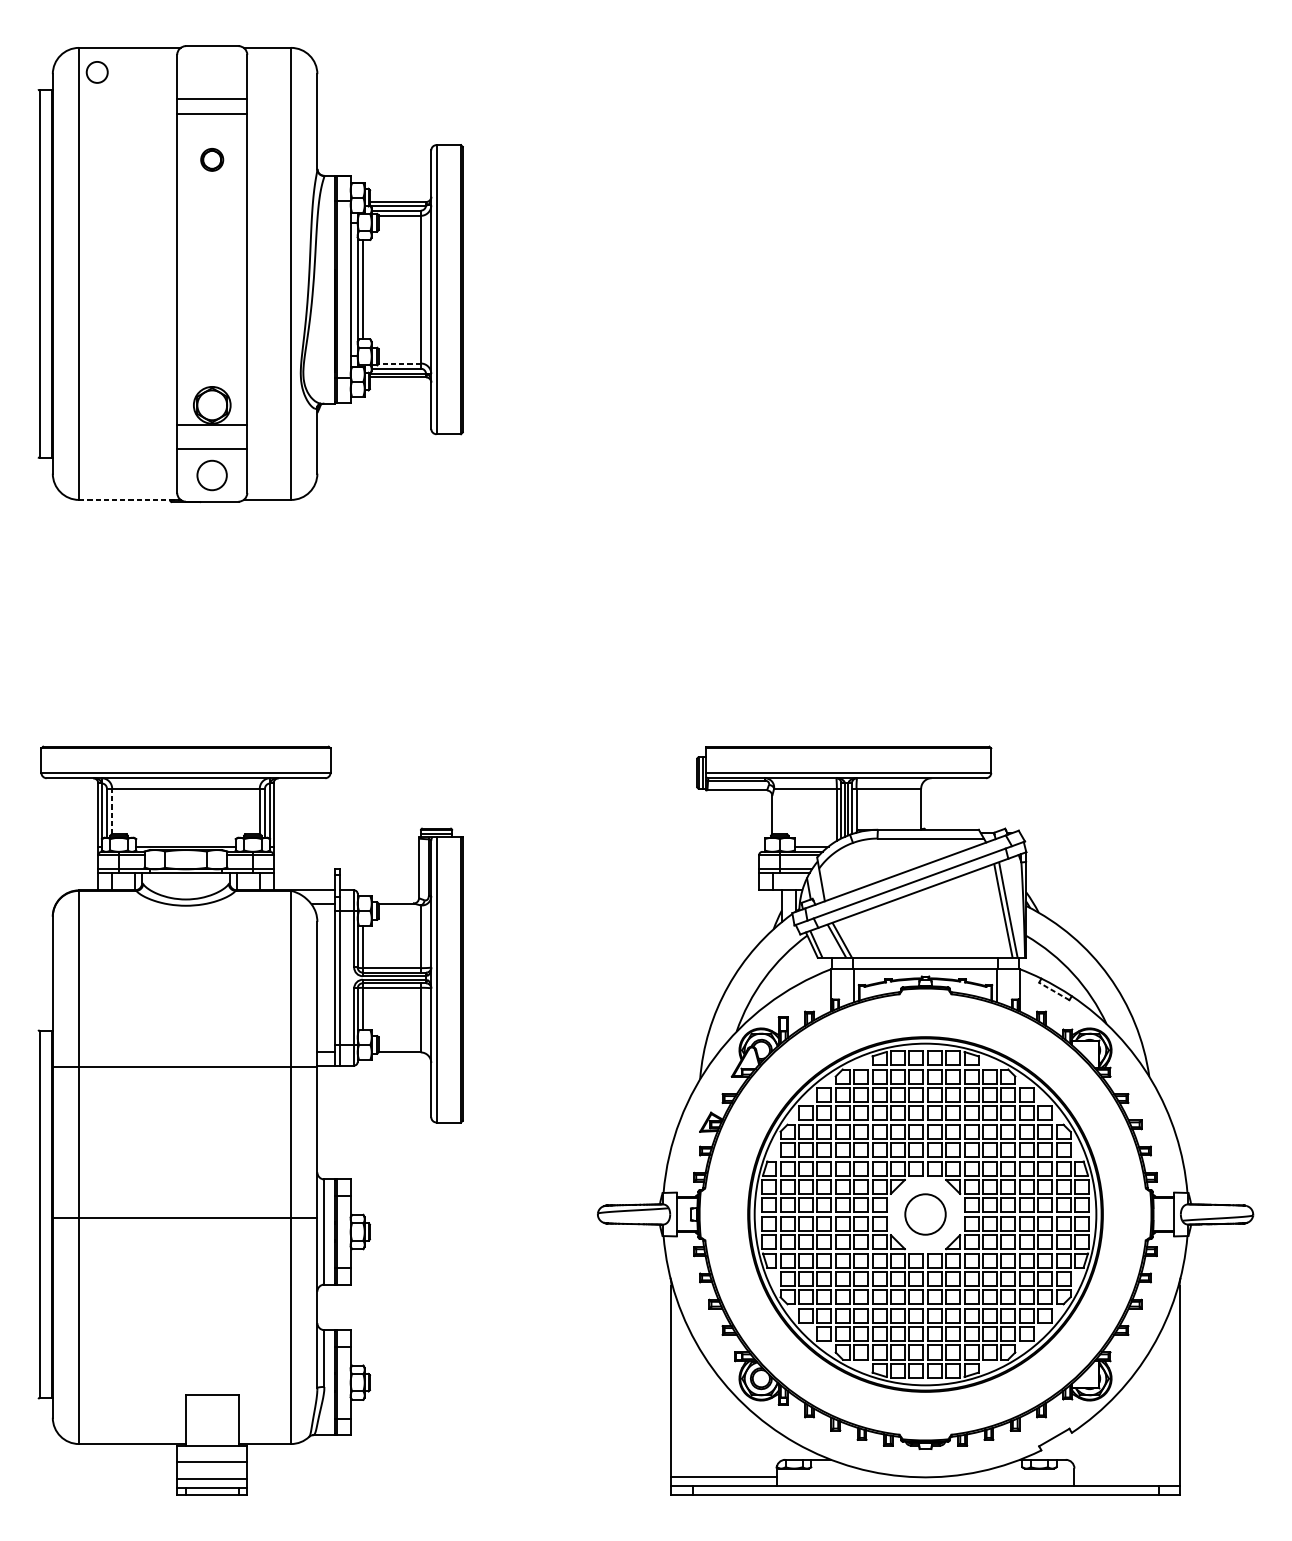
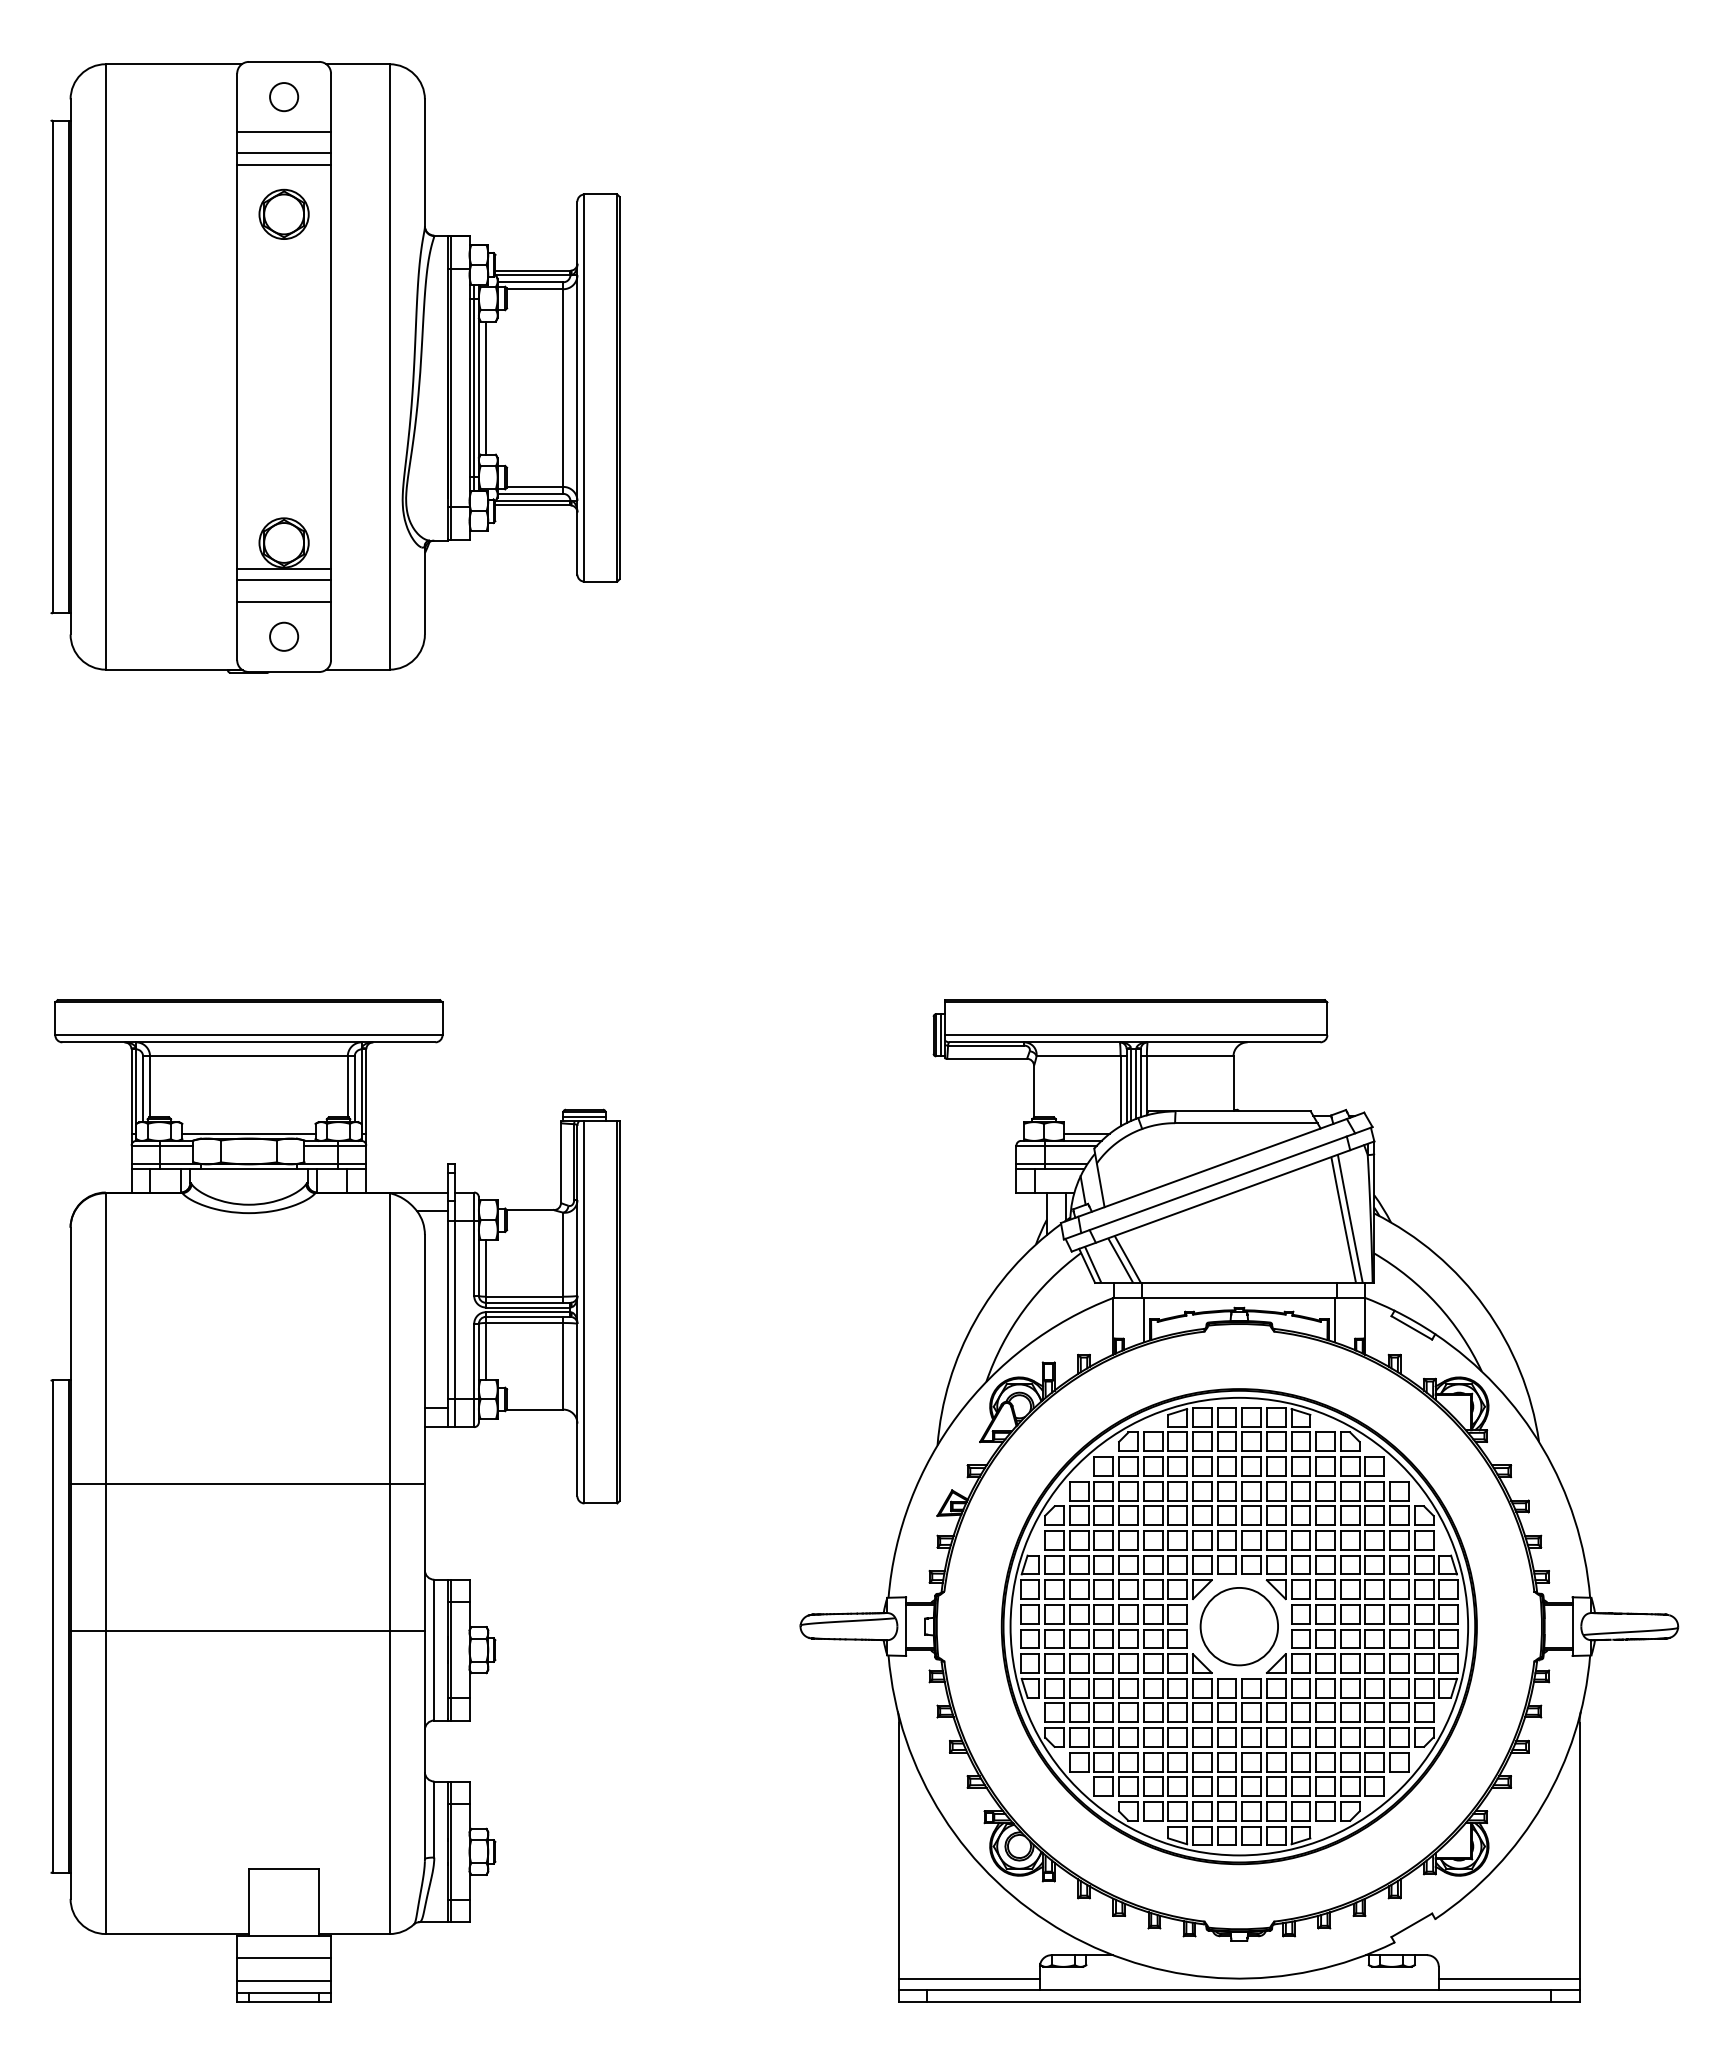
circle: (97, 72) -> (284, 97), moved
line: (212, 123) -> (284, 165), added
part: (211, 159) -> (283, 213), size x1.67
line: (354, 289) -> (474, 387), added
line: (399, 363) -> (534, 486), dashed -> solid
line: (212, 433) -> (284, 580), added
circle: (212, 475) -> (284, 636), size x0.71
line: (130, 499) -> (174, 669), dashed -> solid
line: (112, 811) -> (150, 1086), dashed -> solid
line: (1054, 991) -> (1411, 1327), dashed -> solid
line: (184, 1066) -> (247, 1484), moved
circle: (925, 1214) -> (1239, 1626), size x1.43
line: (1126, 1477) -> (1508, 1978), added

